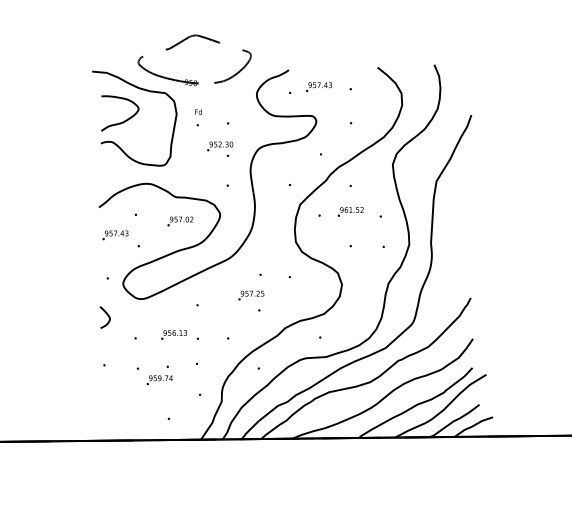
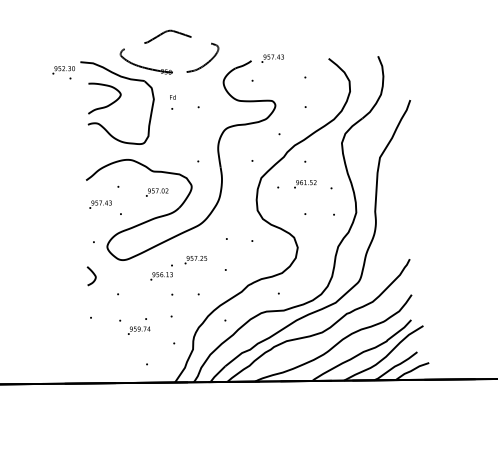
text: (318, 86) -> (272, 58), moved
text: (219, 148) -> (63, 72), moved
text: (250, 296) -> (195, 260), moved
text: (173, 335) -> (161, 276), moved

